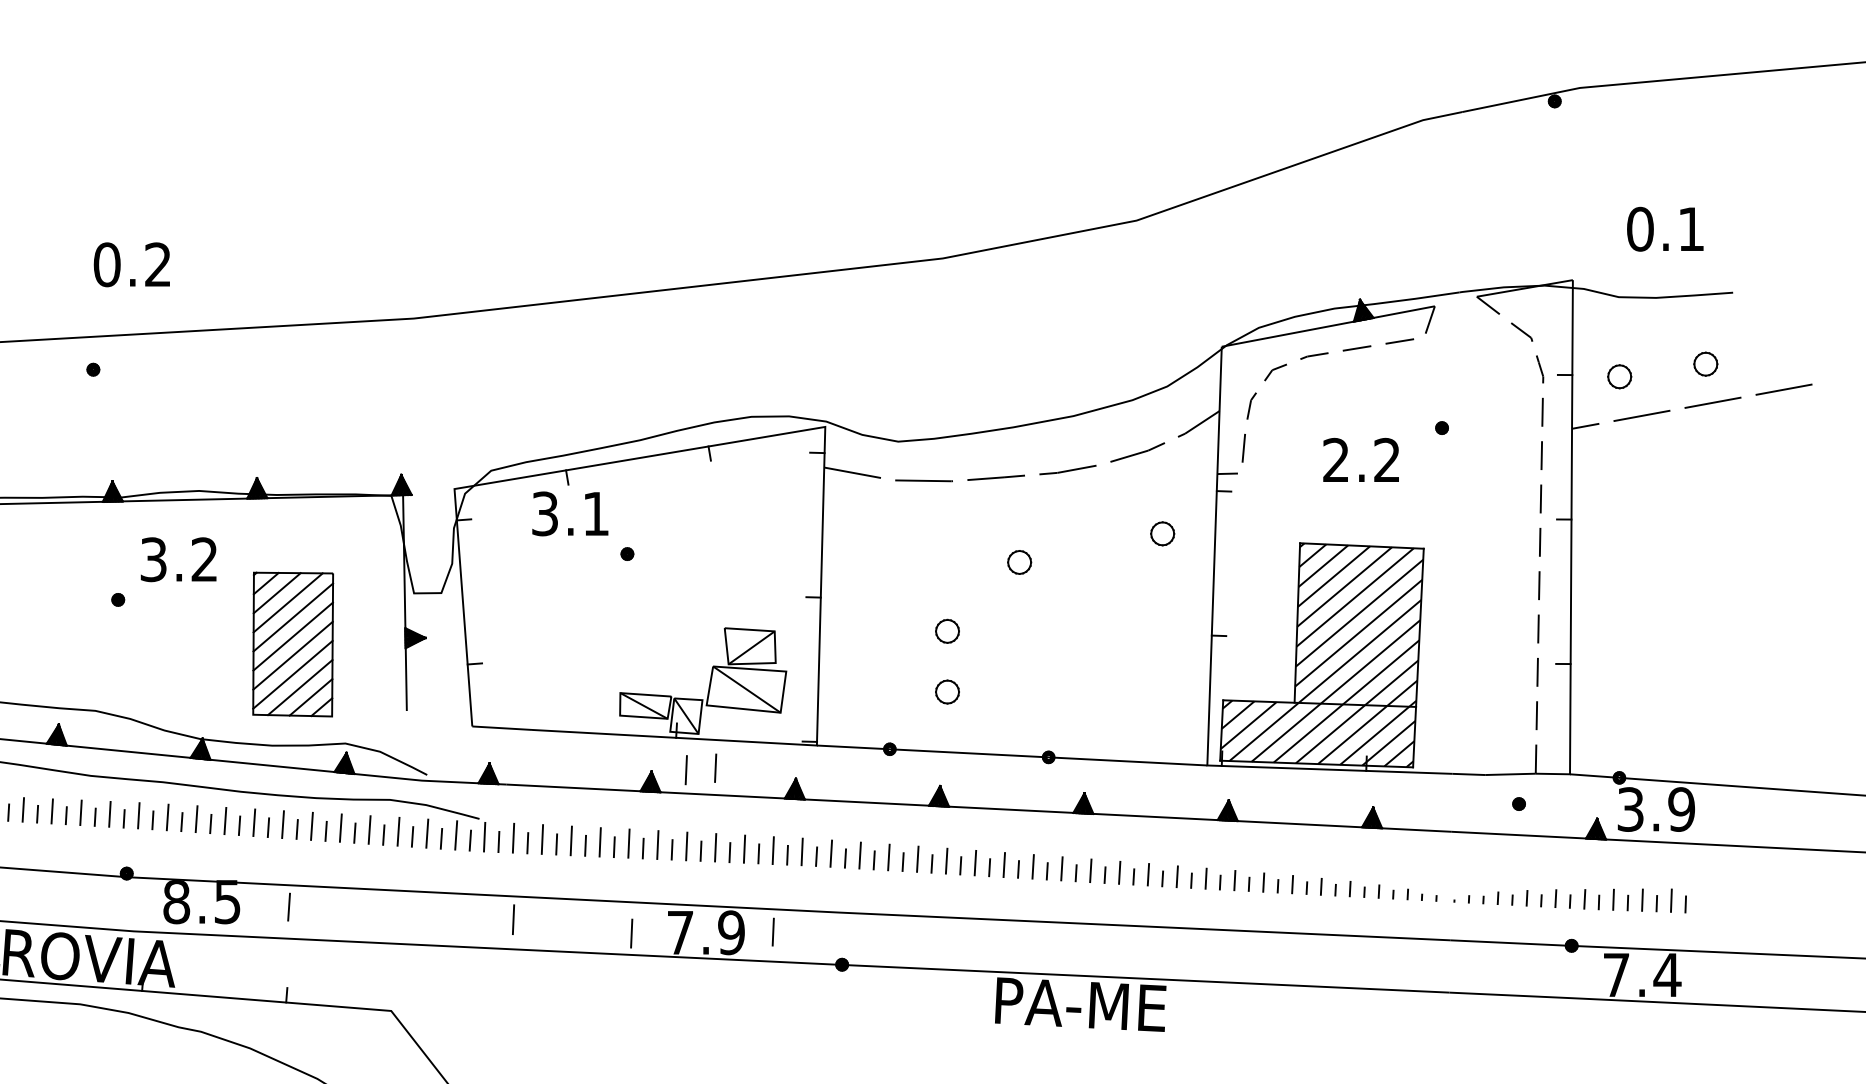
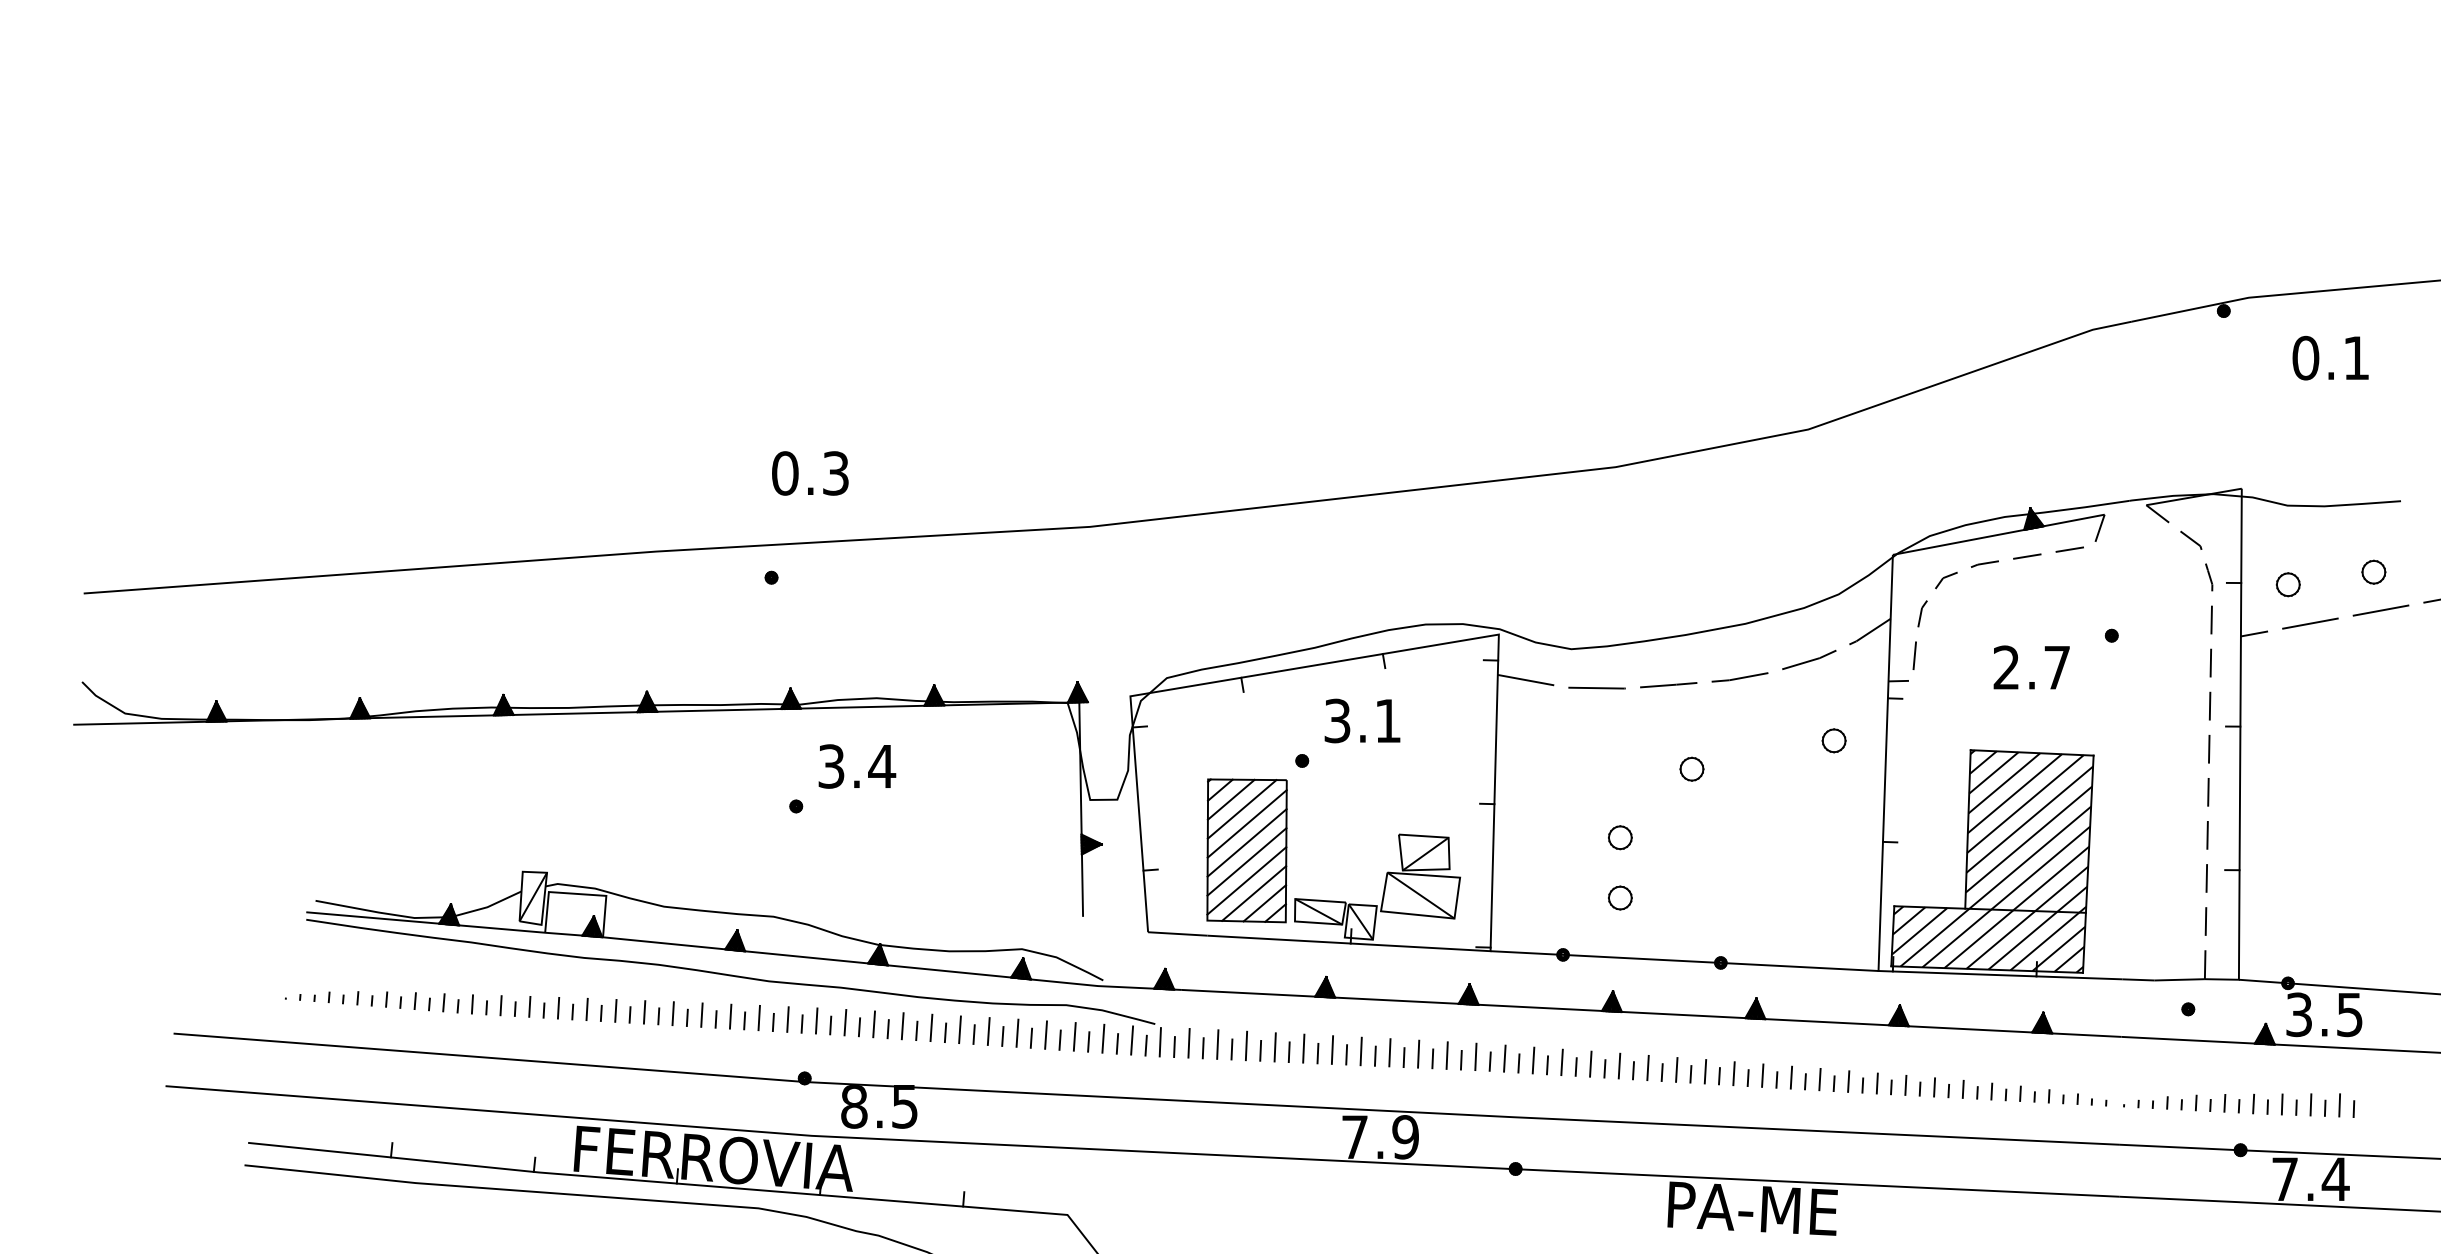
text: (1665, 229) -> (2330, 358), moved
text: (157, 264) -> (835, 473), 0.2 -> 0.3
text: (1386, 460) -> (2056, 667), 2.2 -> 2.7
text: (570, 513) -> (1362, 720), moved
text: (205, 558) -> (882, 765), 3.2 -> 3.4
part: (292, 644) -> (1246, 850), moved
line: (715, 767) -> (1389, 973), removed
line: (686, 770) -> (1360, 975), removed
text: (1681, 809) -> (2349, 1014), 3.9 -> 3.5
line: (288, 906) -> (965, 1111), removed
line: (512, 919) -> (1188, 1124), removed
line: (772, 932) -> (1446, 1136), removed
line: (631, 933) -> (1306, 1137), removed

